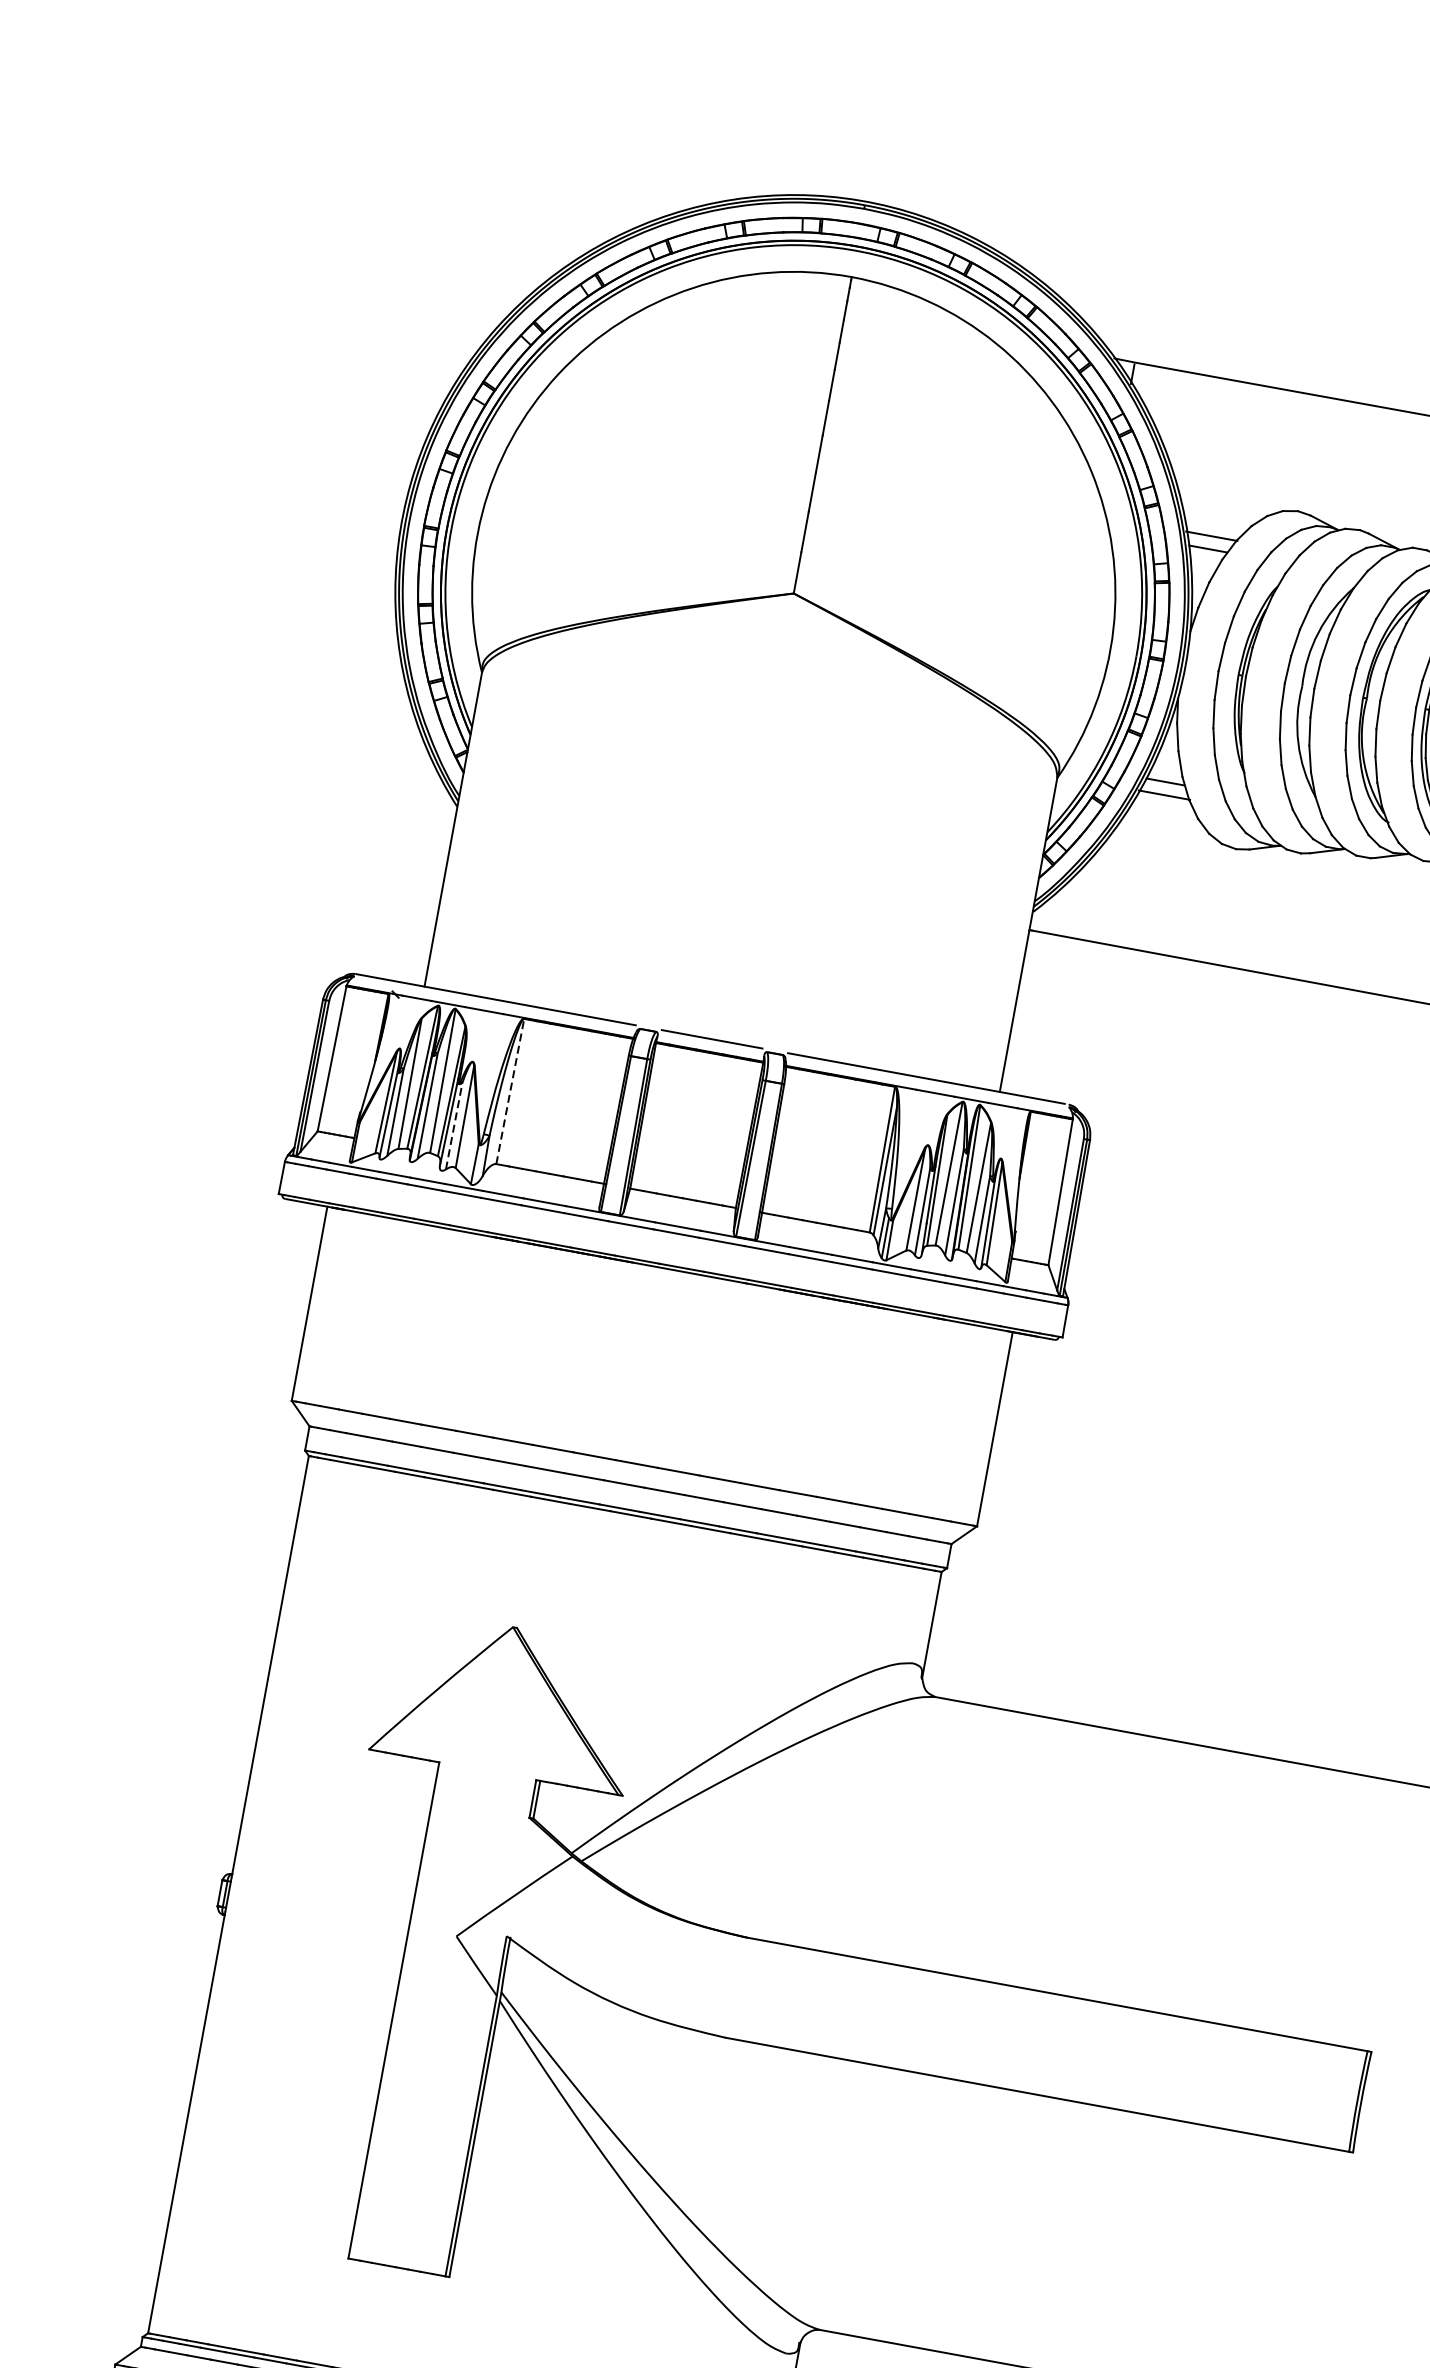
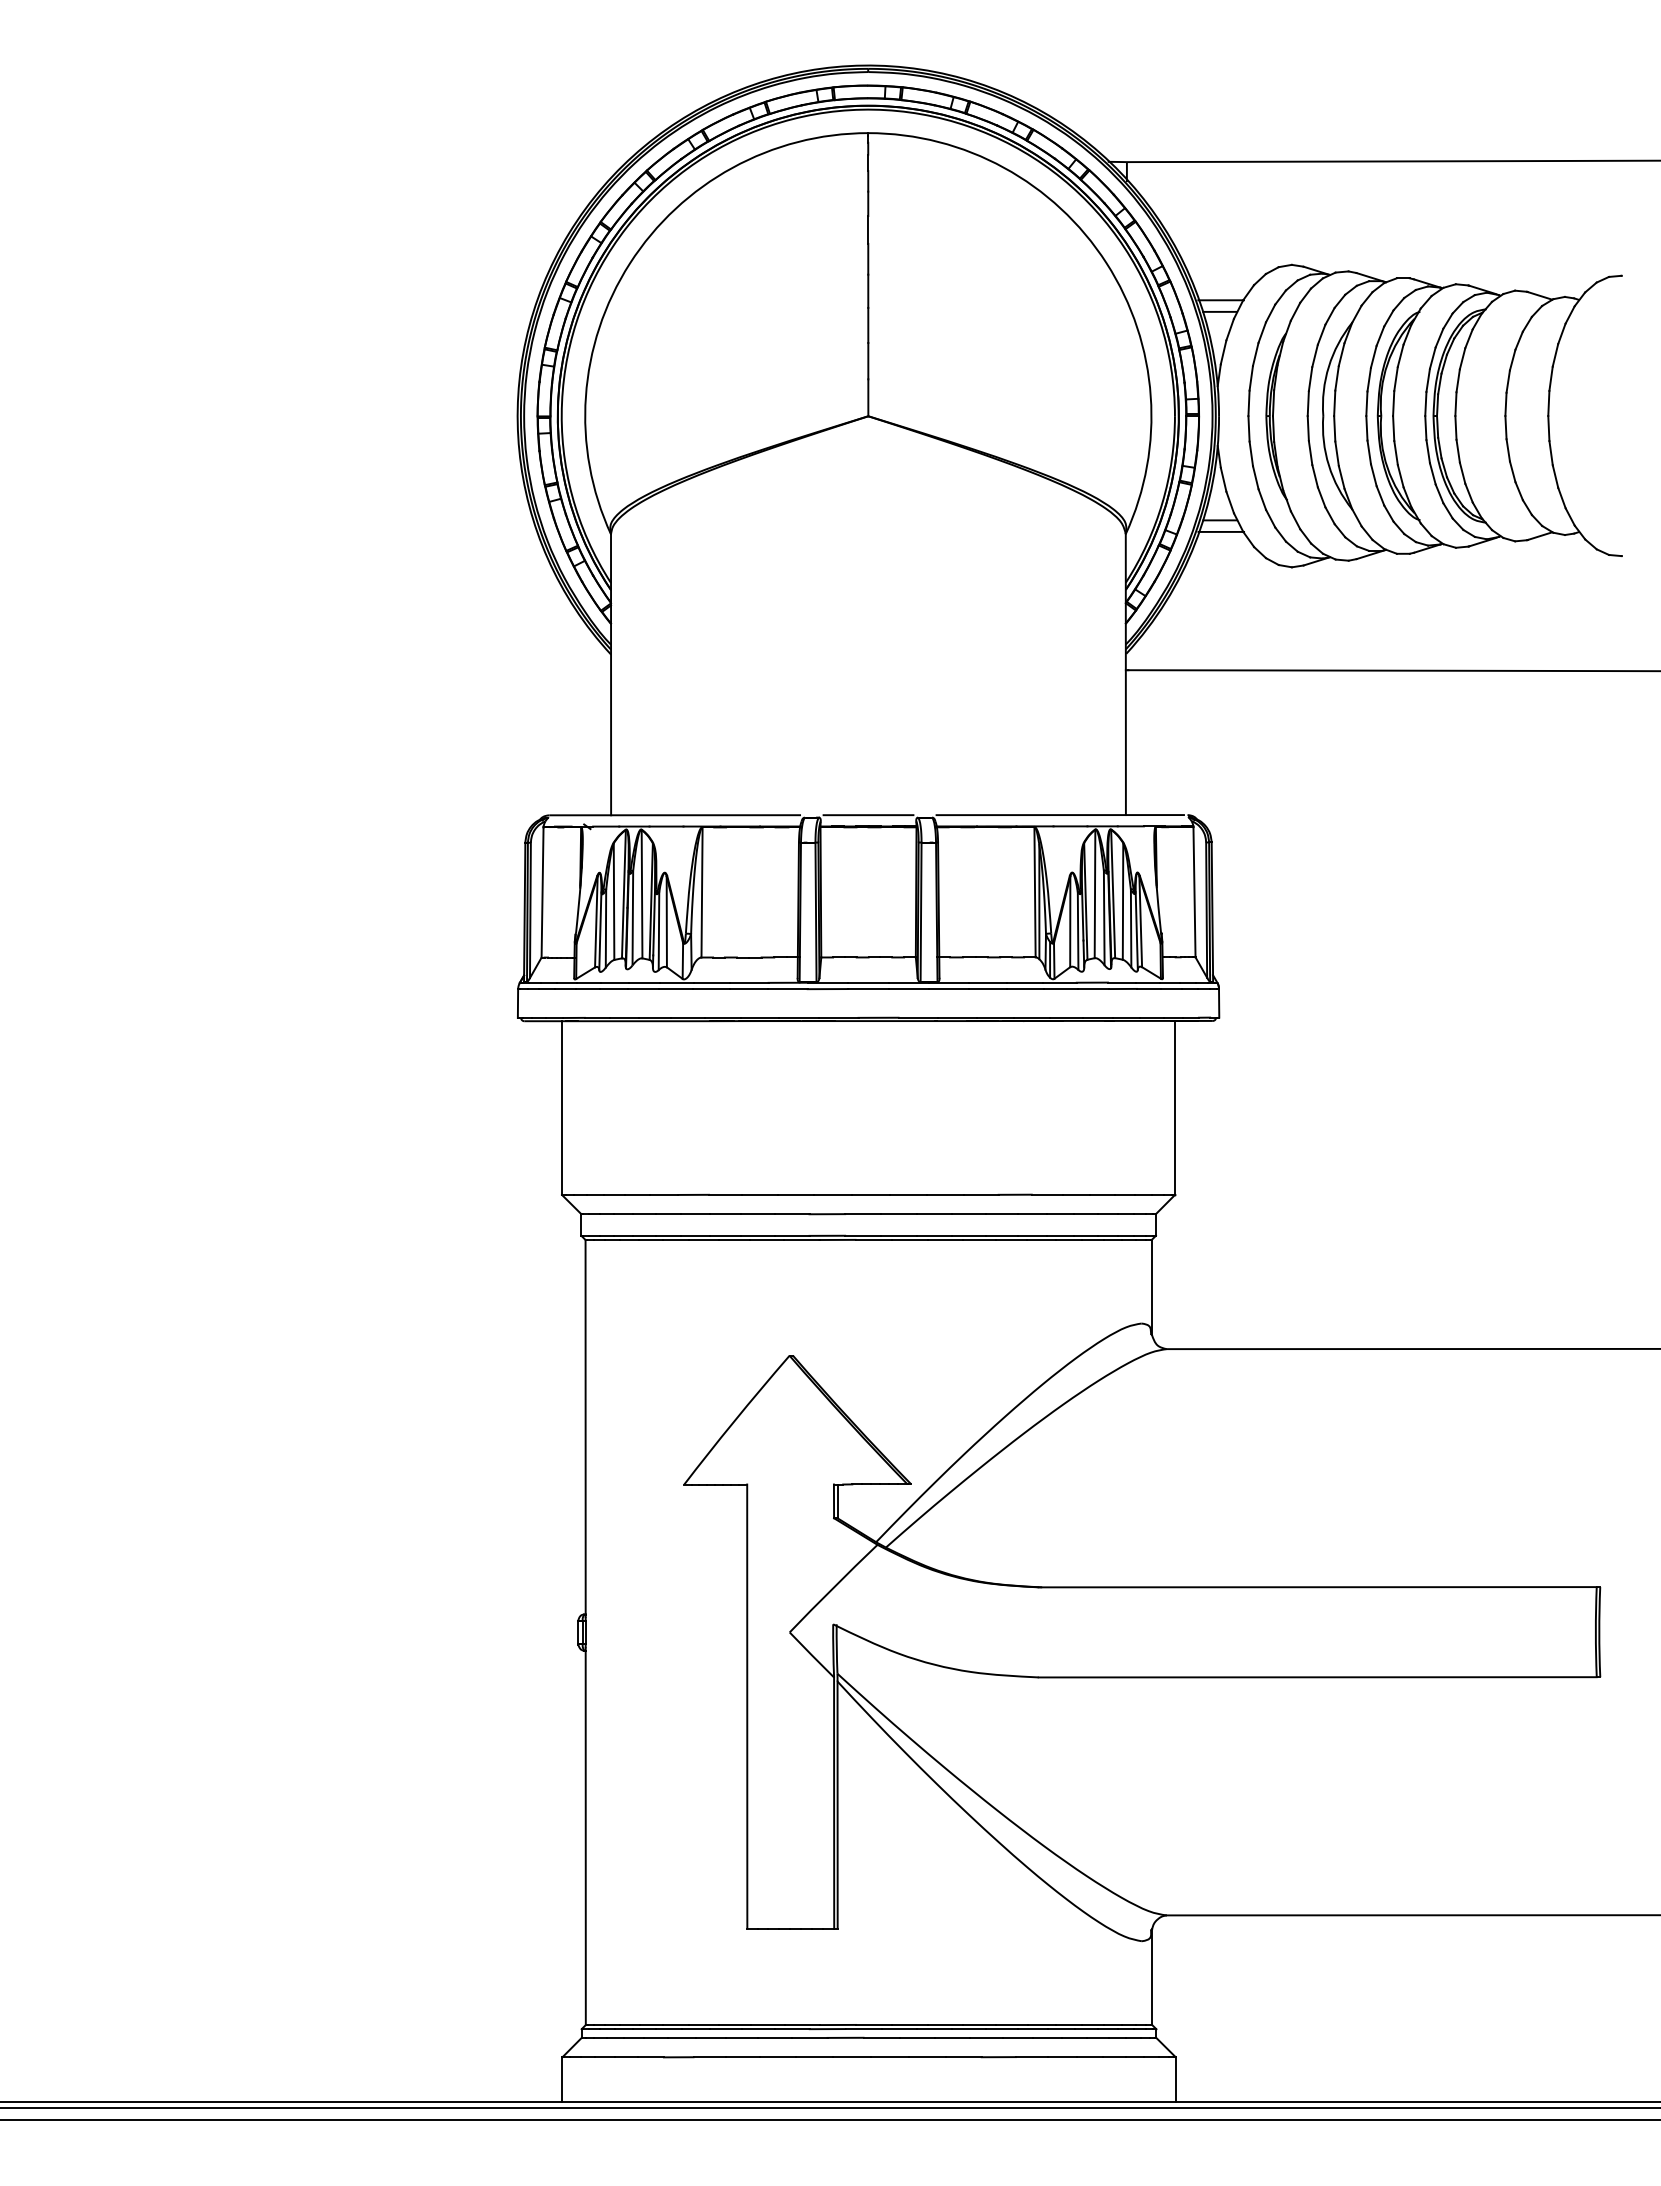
line: (511, 1090) -> (702, 891), dashed -> solid
line: (453, 1126) -> (658, 931), dashed -> solid

